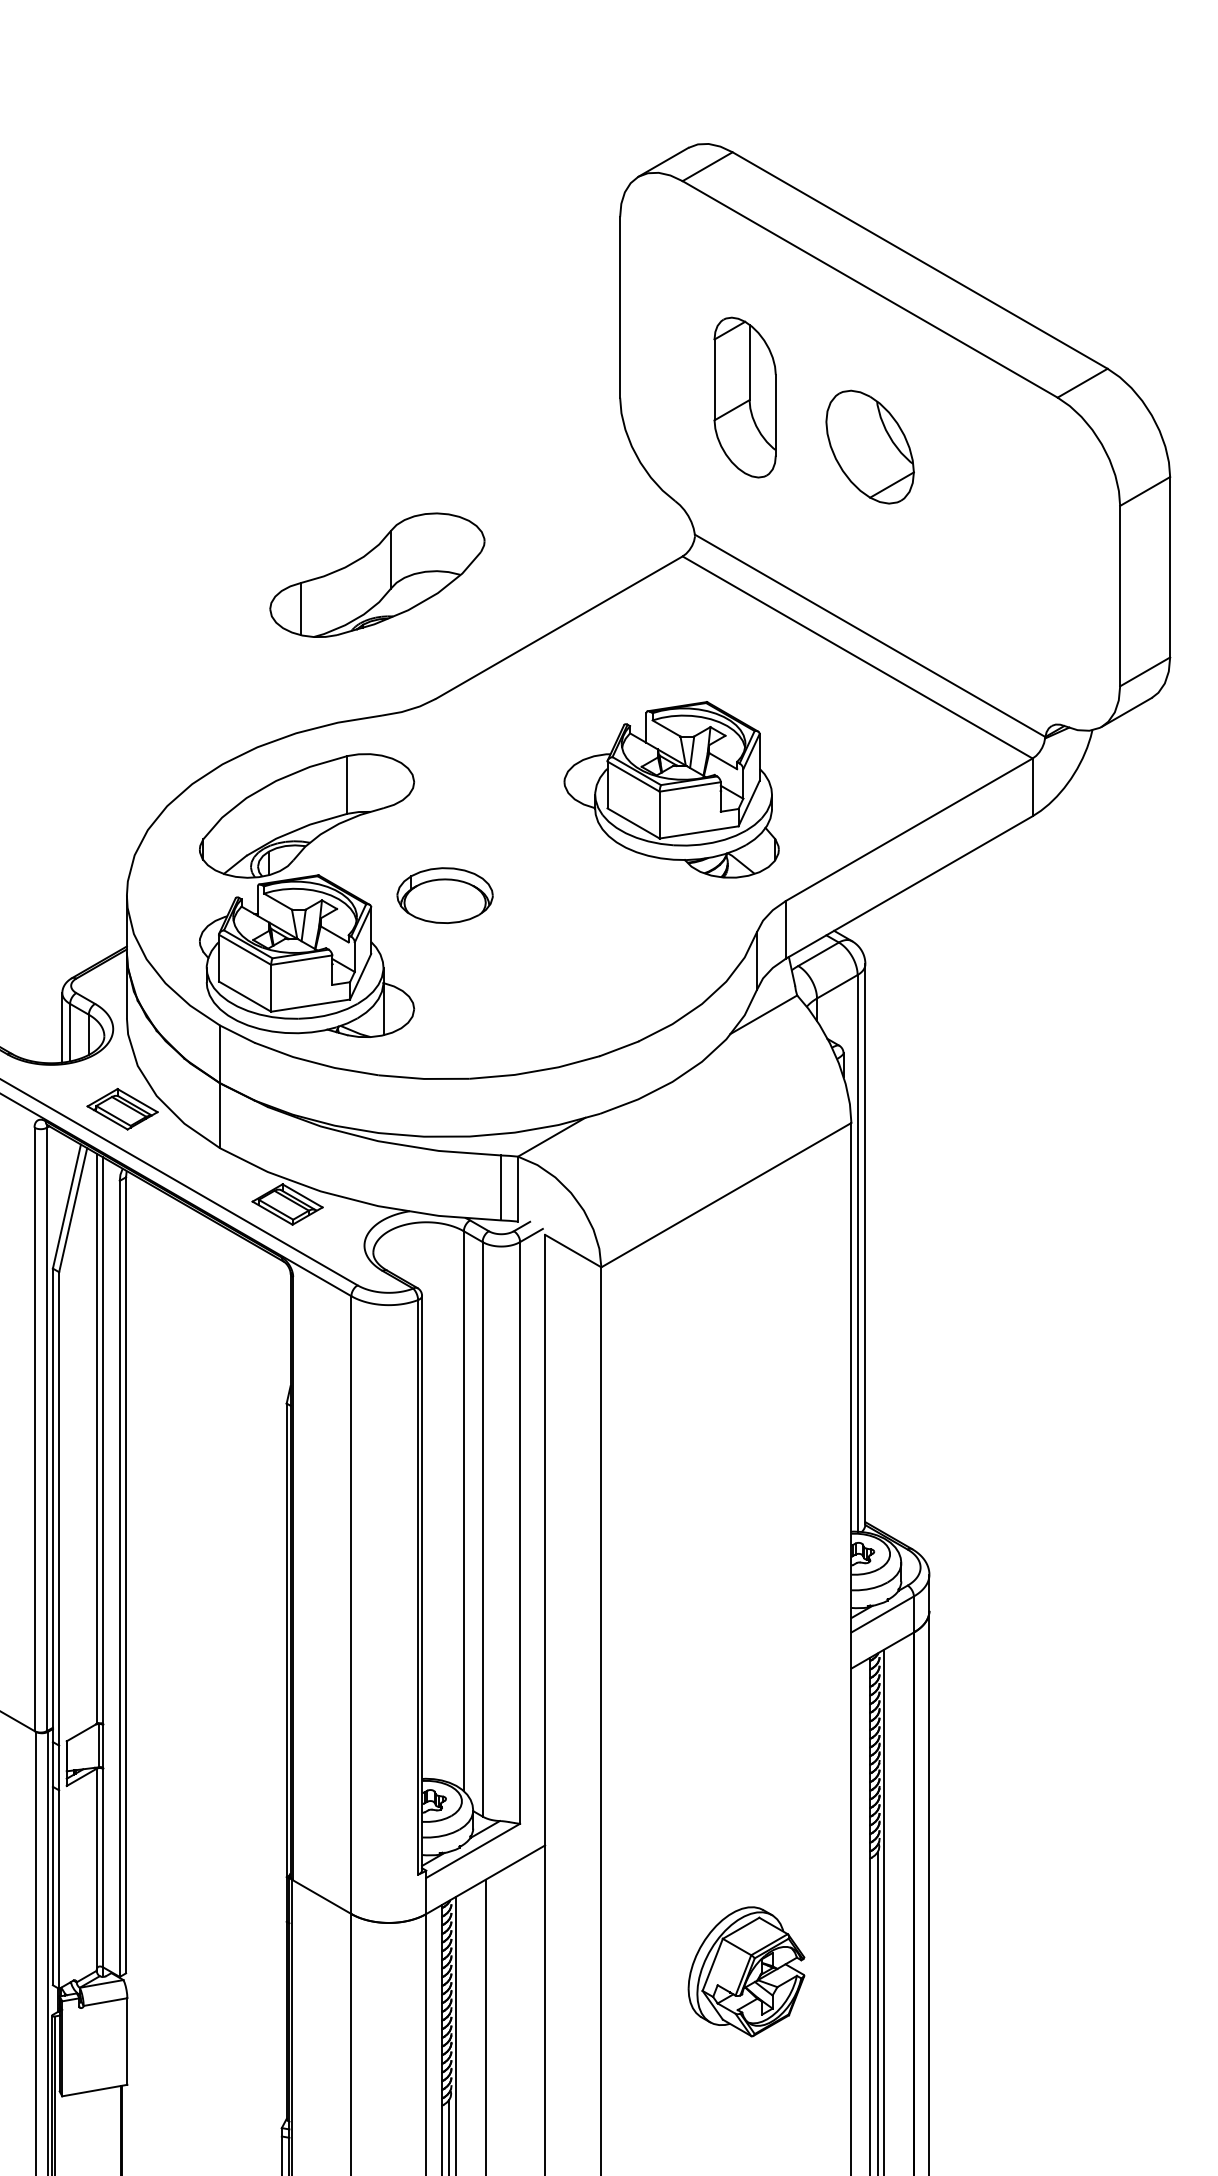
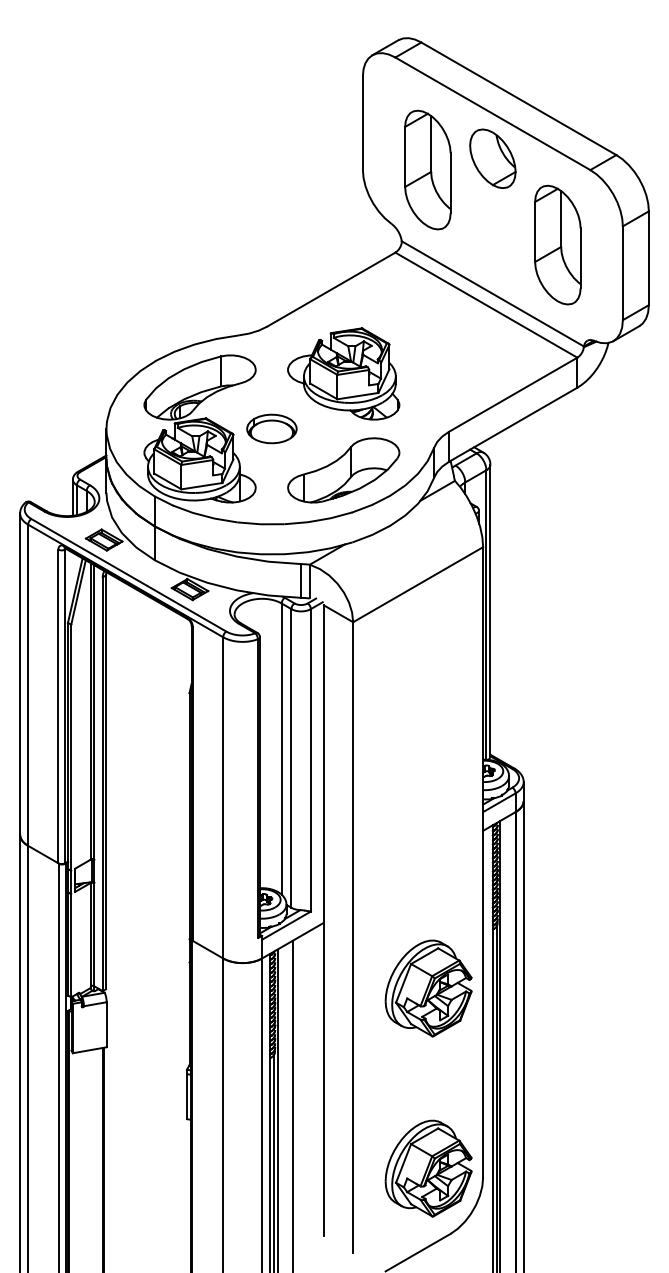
part: (744, 396) -> (427, 169), size x1.43
part: (869, 446) -> (492, 158), moved
part: (994, 540) -> (557, 244), added
part: (376, 575) -> (343, 470), moved
part: (671, 788) -> (343, 373), moved
part: (746, 1971) -> (428, 988), size x1.43

